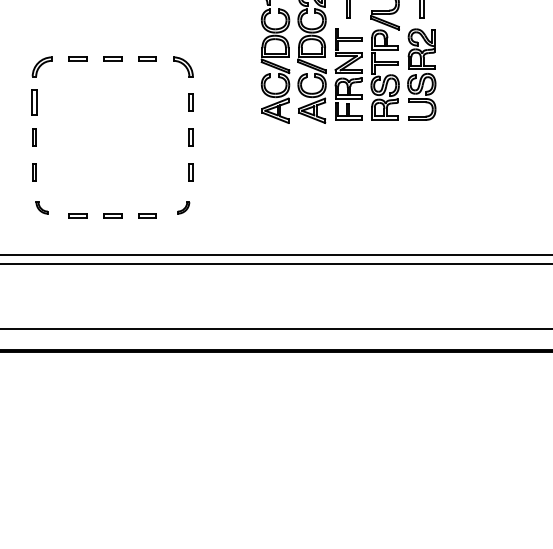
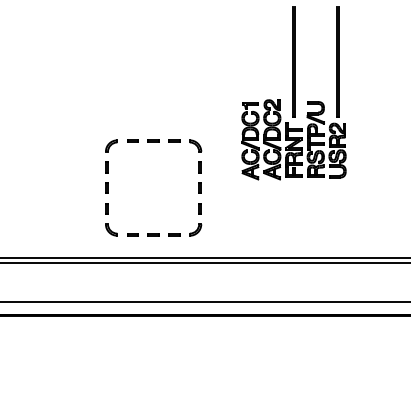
part: (33, 102) -> (106, 167), size x0.71
part: (42, 207) -> (111, 229), size x1.67
part: (183, 207) -> (195, 229), size x1.67

